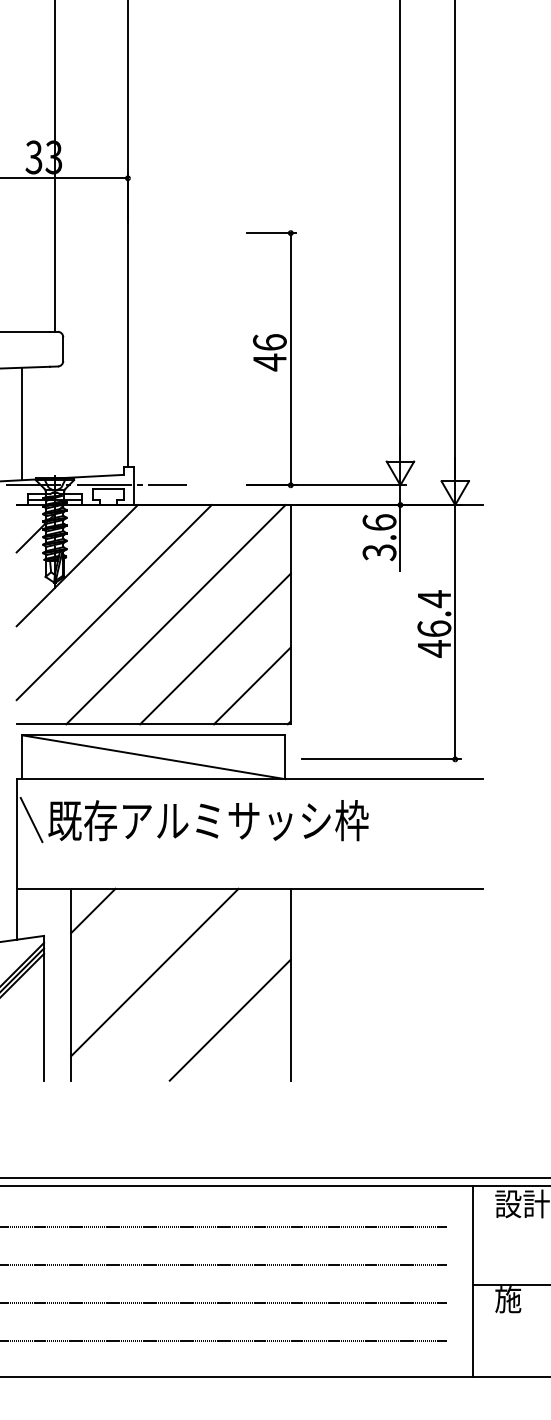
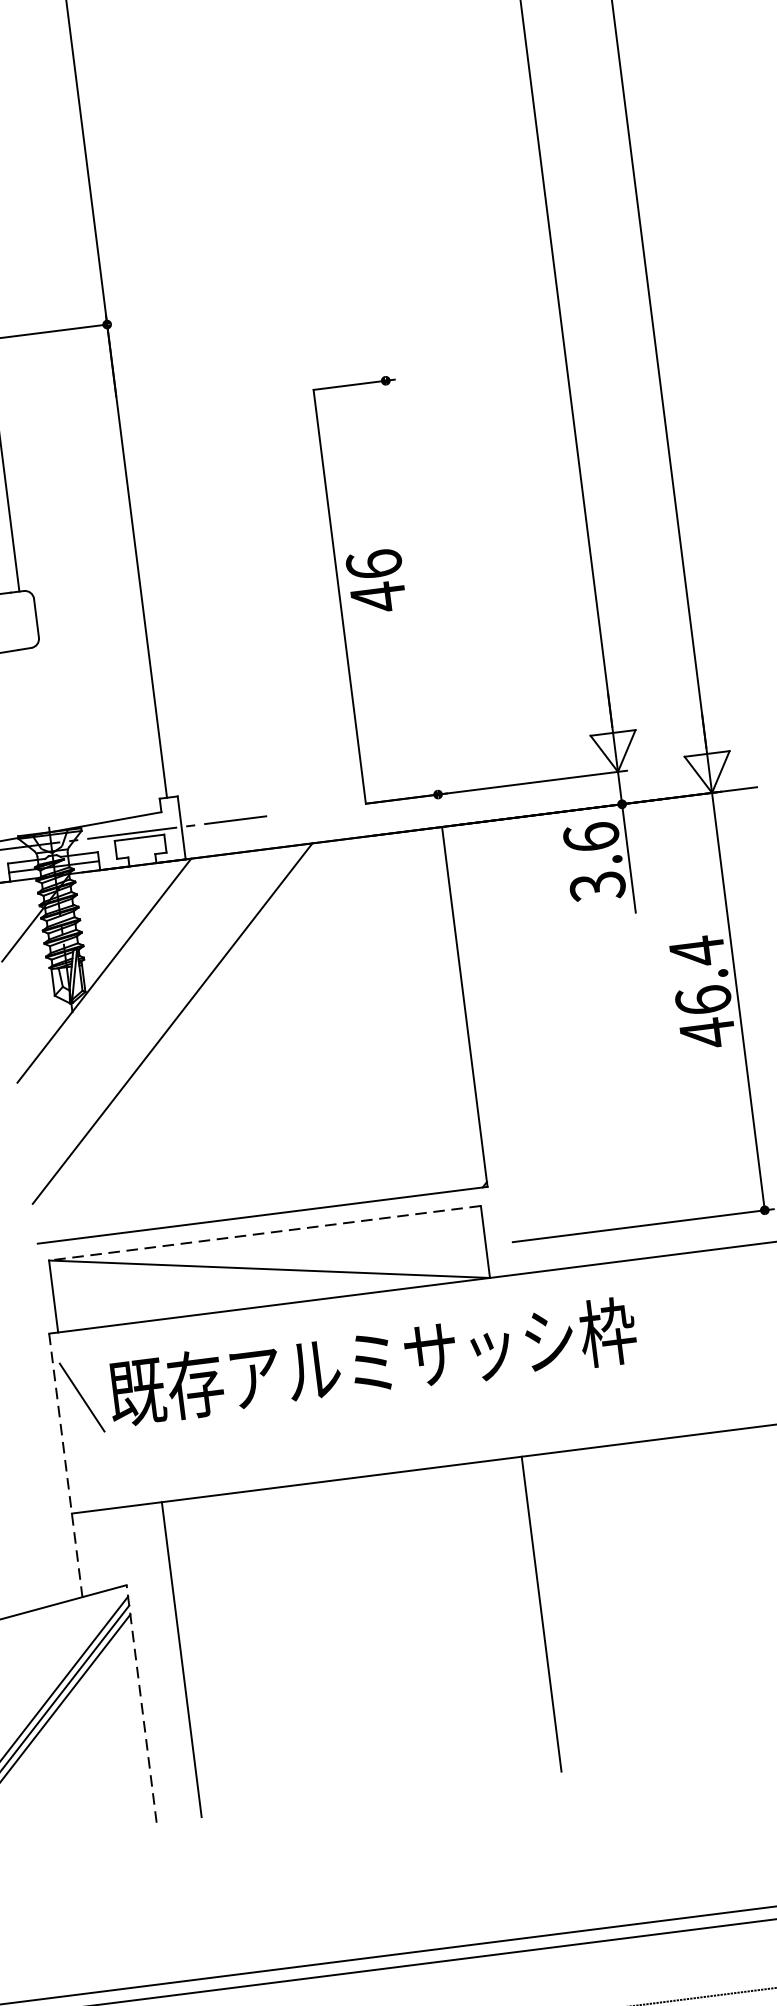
line: (290, 359) -> (339, 597), moved
line: (175, 614) -> (275, 1030), removed
line: (215, 648) -> (348, 1078), removed
line: (251, 685) -> (415, 1131), removed
line: (153, 735) -> (264, 1233), solid -> dashed
line: (16, 859) -> (65, 1465), solid -> dashed
line: (93, 910) -> (202, 1533), removed
line: (154, 971) -> (315, 1620), removed
line: (44, 1007) -> (142, 1702), solid -> dashed
line: (229, 1019) -> (448, 1683), removed

